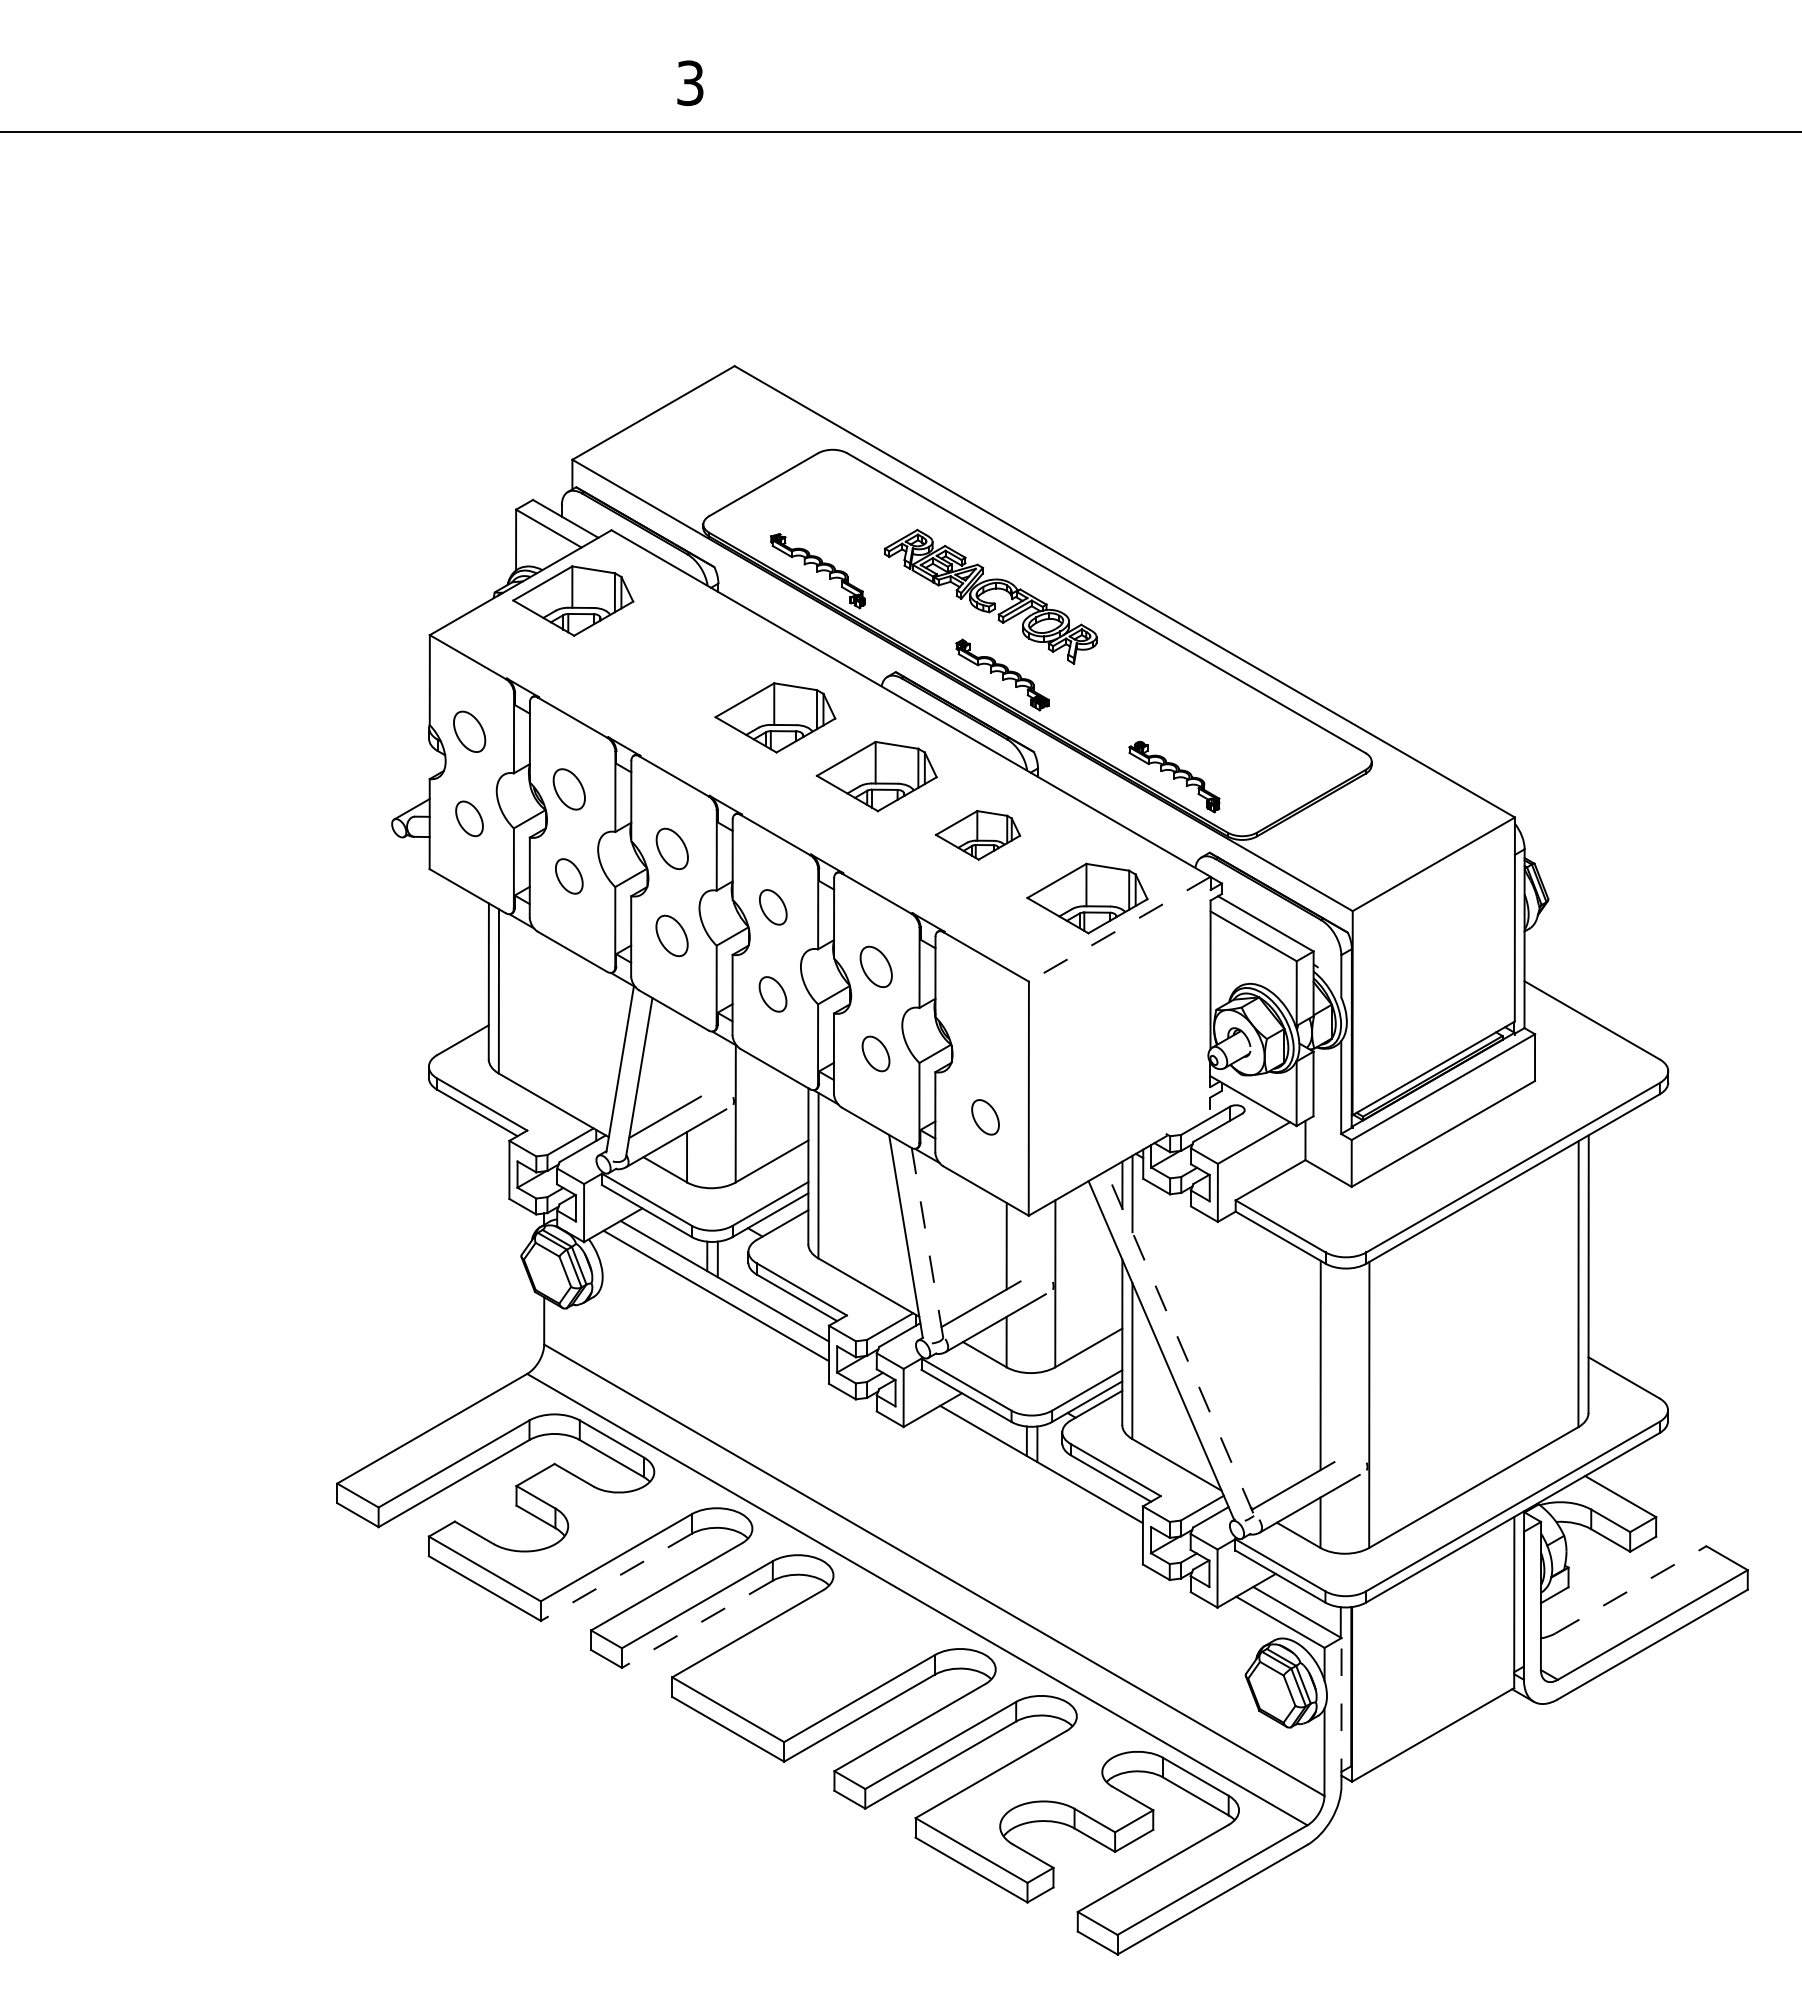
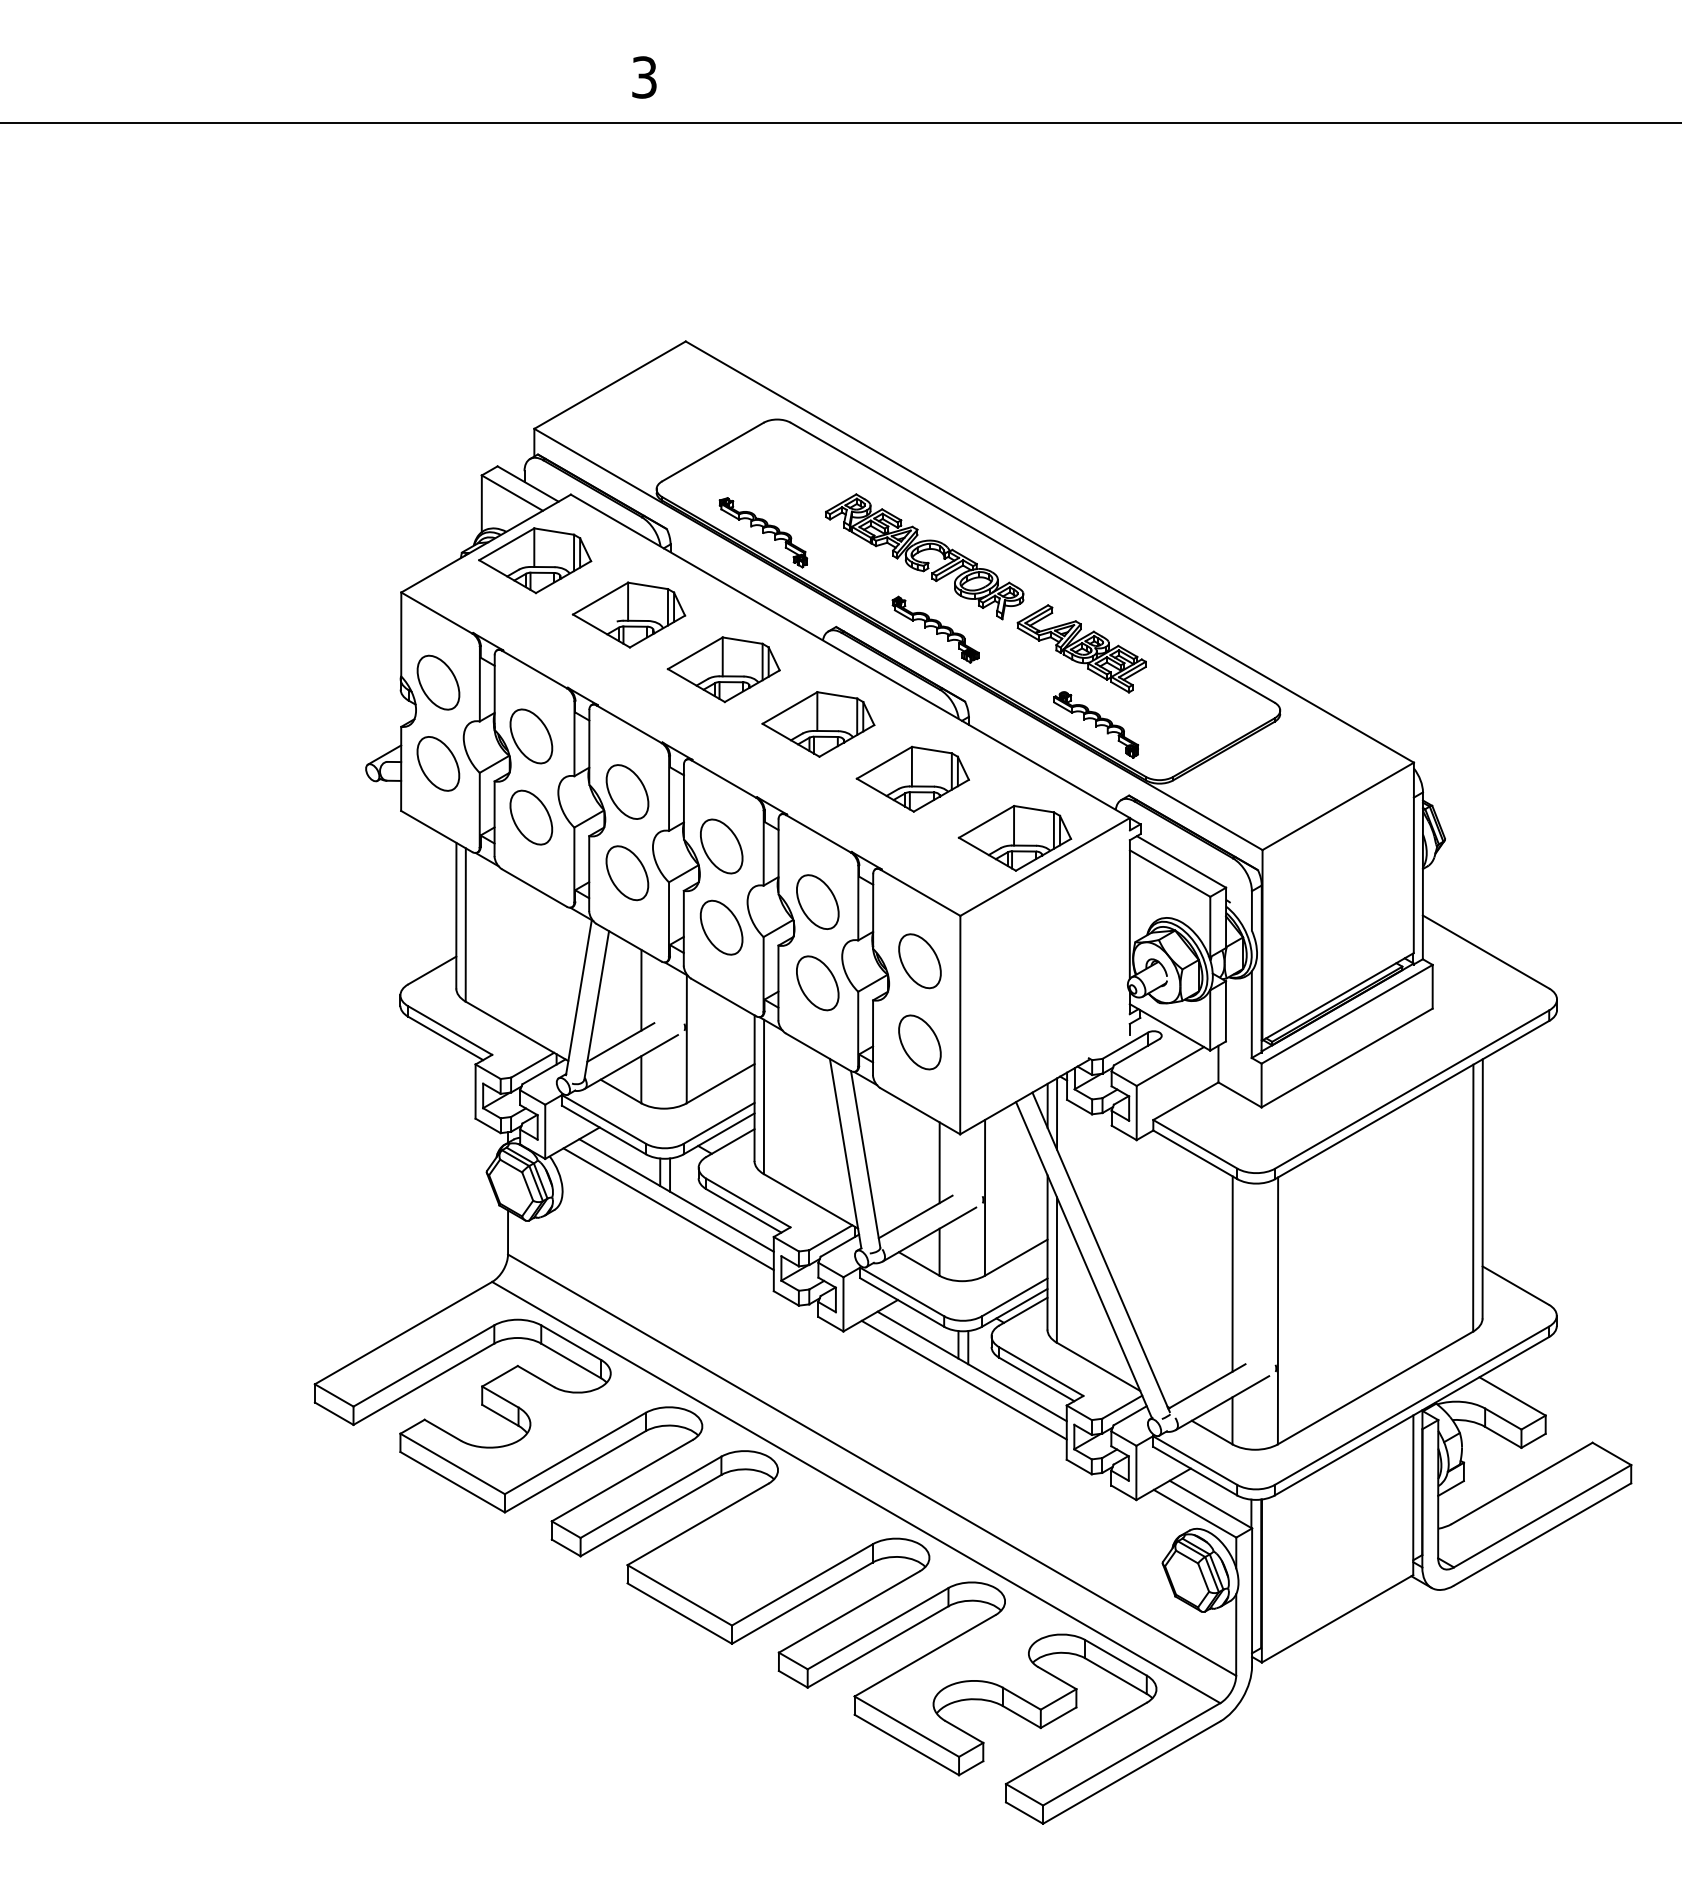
part: (673, 659) -> (628, 615), added
part: (1158, 695) -> (1081, 648), added
part: (469, 731) -> (438, 682), size x1.43
part: (569, 789) -> (531, 736), size x1.43
part: (469, 818) -> (438, 763), size x1.67
part: (977, 835) -> (912, 779), size x1.43
part: (672, 848) -> (627, 791), size x1.43
part: (569, 876) -> (531, 817), size x1.67
part: (773, 907) -> (722, 846), size x1.67
line: (1119, 929) -> (1044, 867), dashed -> solid
part: (671, 935) -> (626, 872), size x1.43
part: (876, 966) -> (818, 901), size x1.43
part: (772, 994) -> (721, 927), size x1.67
part: (985, 1030) -> (919, 961), added
part: (875, 1053) -> (817, 982), size x1.67
line: (687, 1061) -> (641, 990), added
part: (985, 1117) -> (919, 1042), size x1.67
line: (927, 1242) -> (865, 1159), dashed -> solid
line: (1179, 1341) -> (1100, 1251), dashed -> solid
line: (1032, 1478) -> (963, 1379), added
line: (615, 1577) -> (574, 1471), dashed -> solid
line: (1631, 1589) -> (1522, 1483), dashed -> solid
line: (696, 1624) -> (650, 1515), dashed -> solid
line: (1341, 1711) -> (1252, 1596), dashed -> solid

